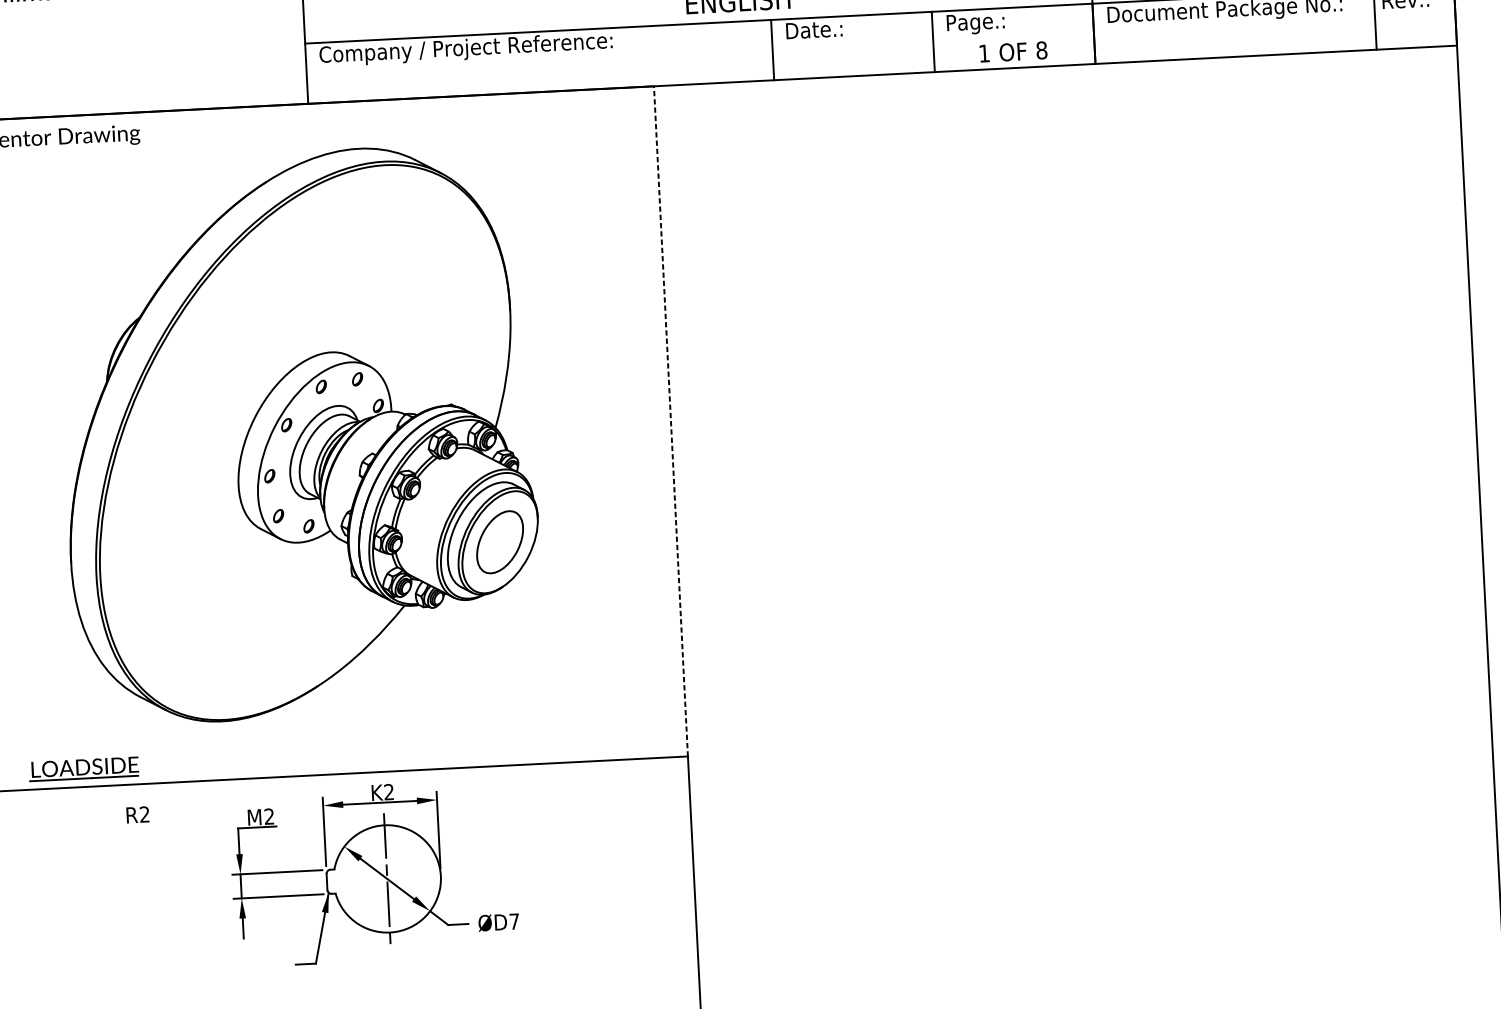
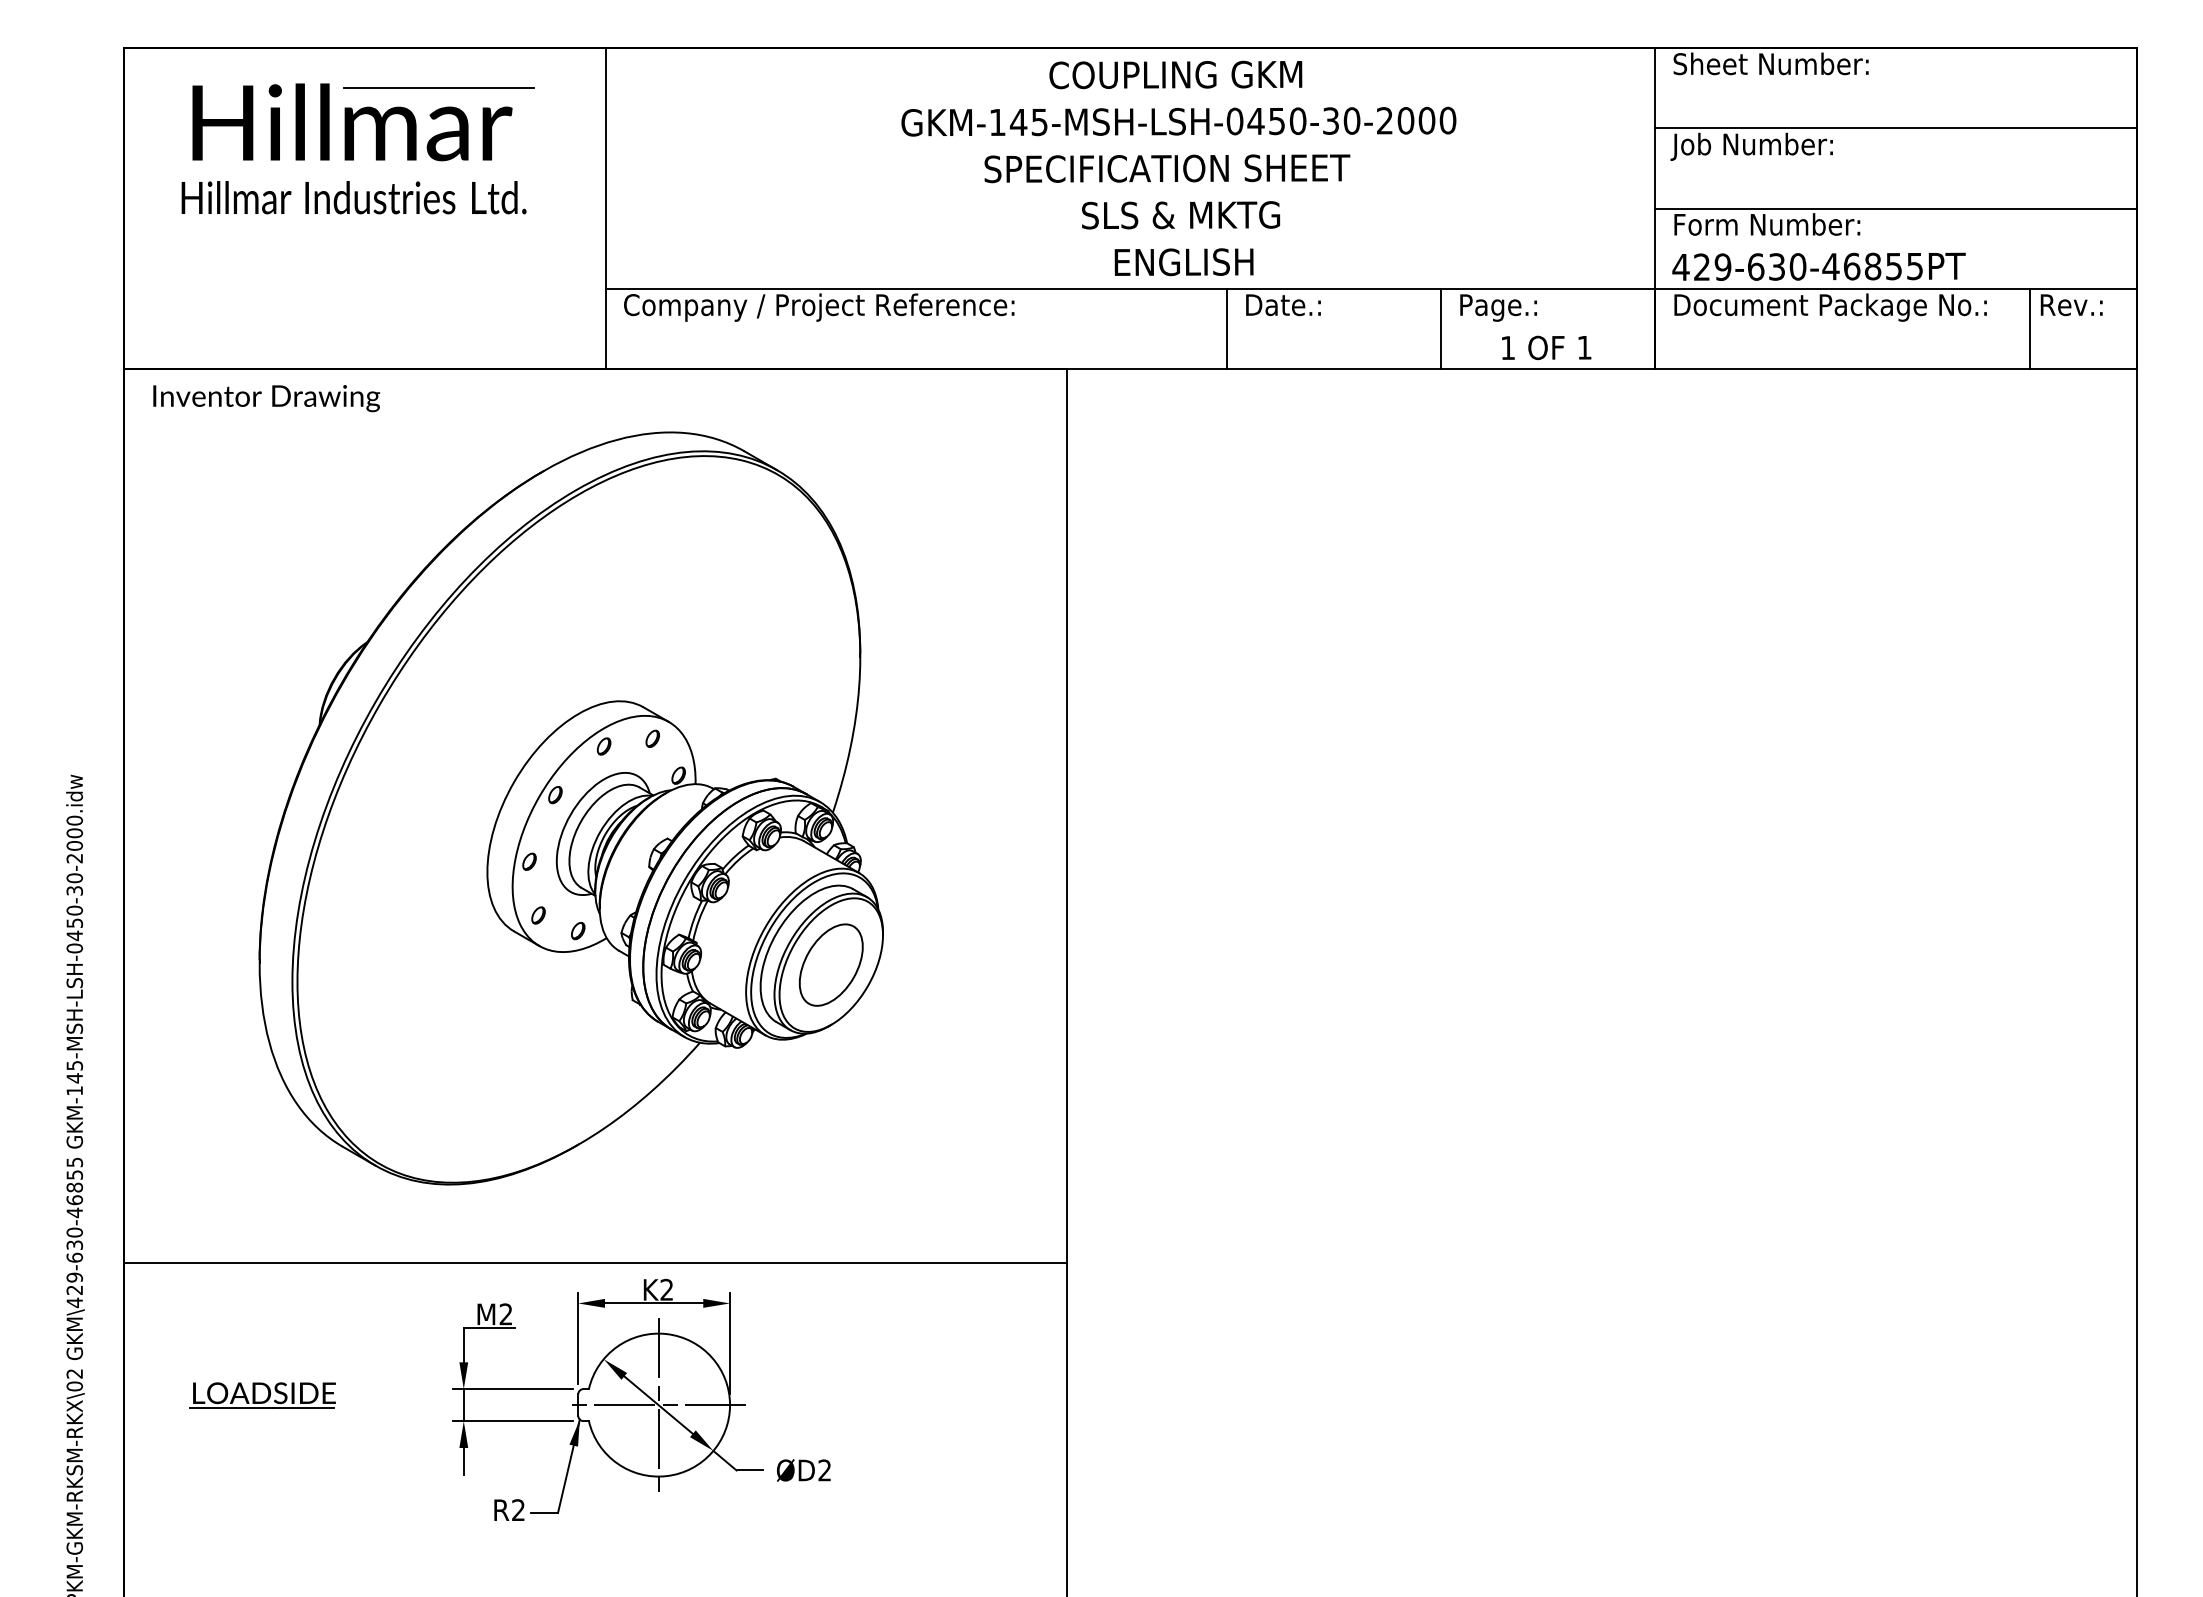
text: (1041, 50) -> (1584, 347), 8 -> 1
line: (670, 421) -> (1066, 815), dashed -> solid
part: (83, 768) -> (262, 1395), moved
text: (137, 814) -> (509, 1509), moved
line: (384, 879) -> (654, 1405), added
text: (514, 921) -> (824, 1470), ØD7 -> ØD2

